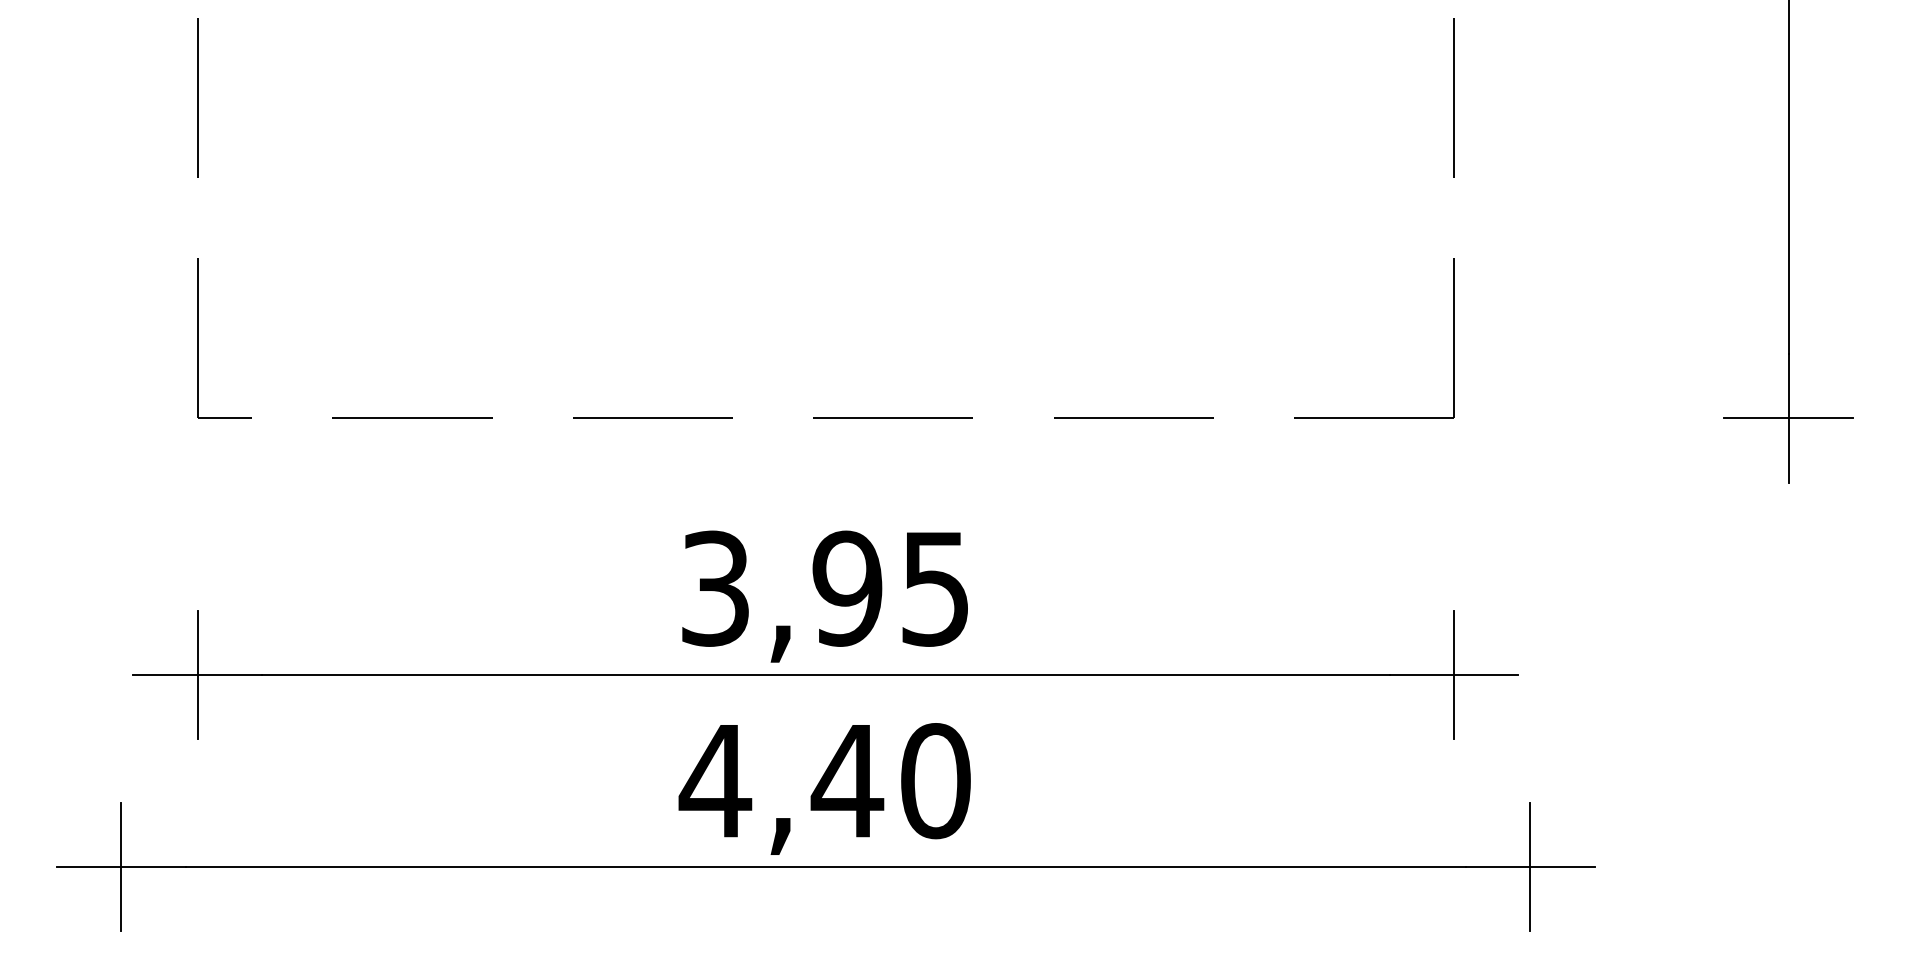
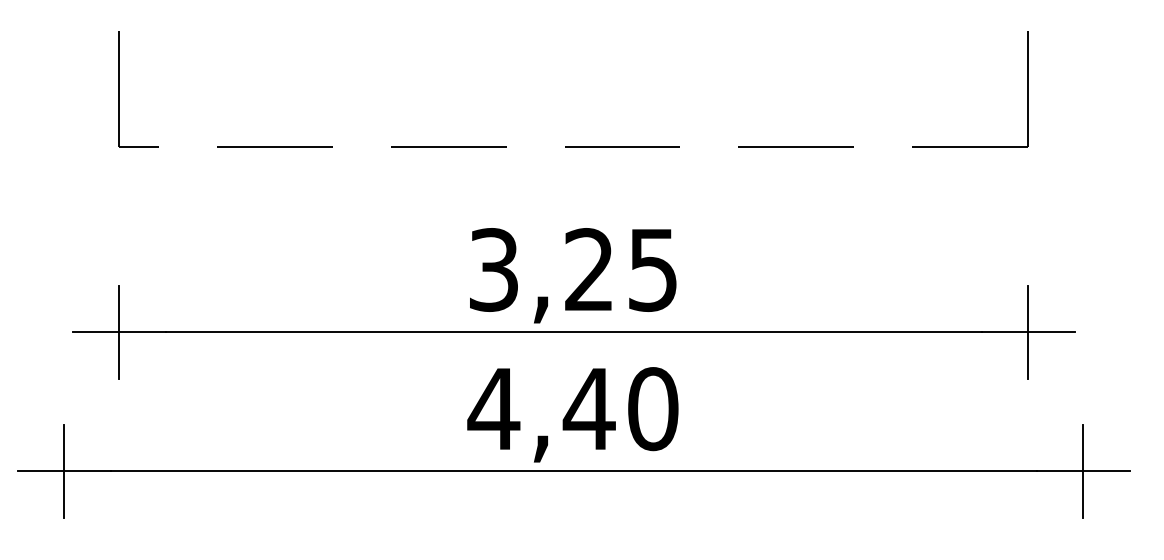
text: (847, 588) -> (589, 269), 3,95 -> 3,25

